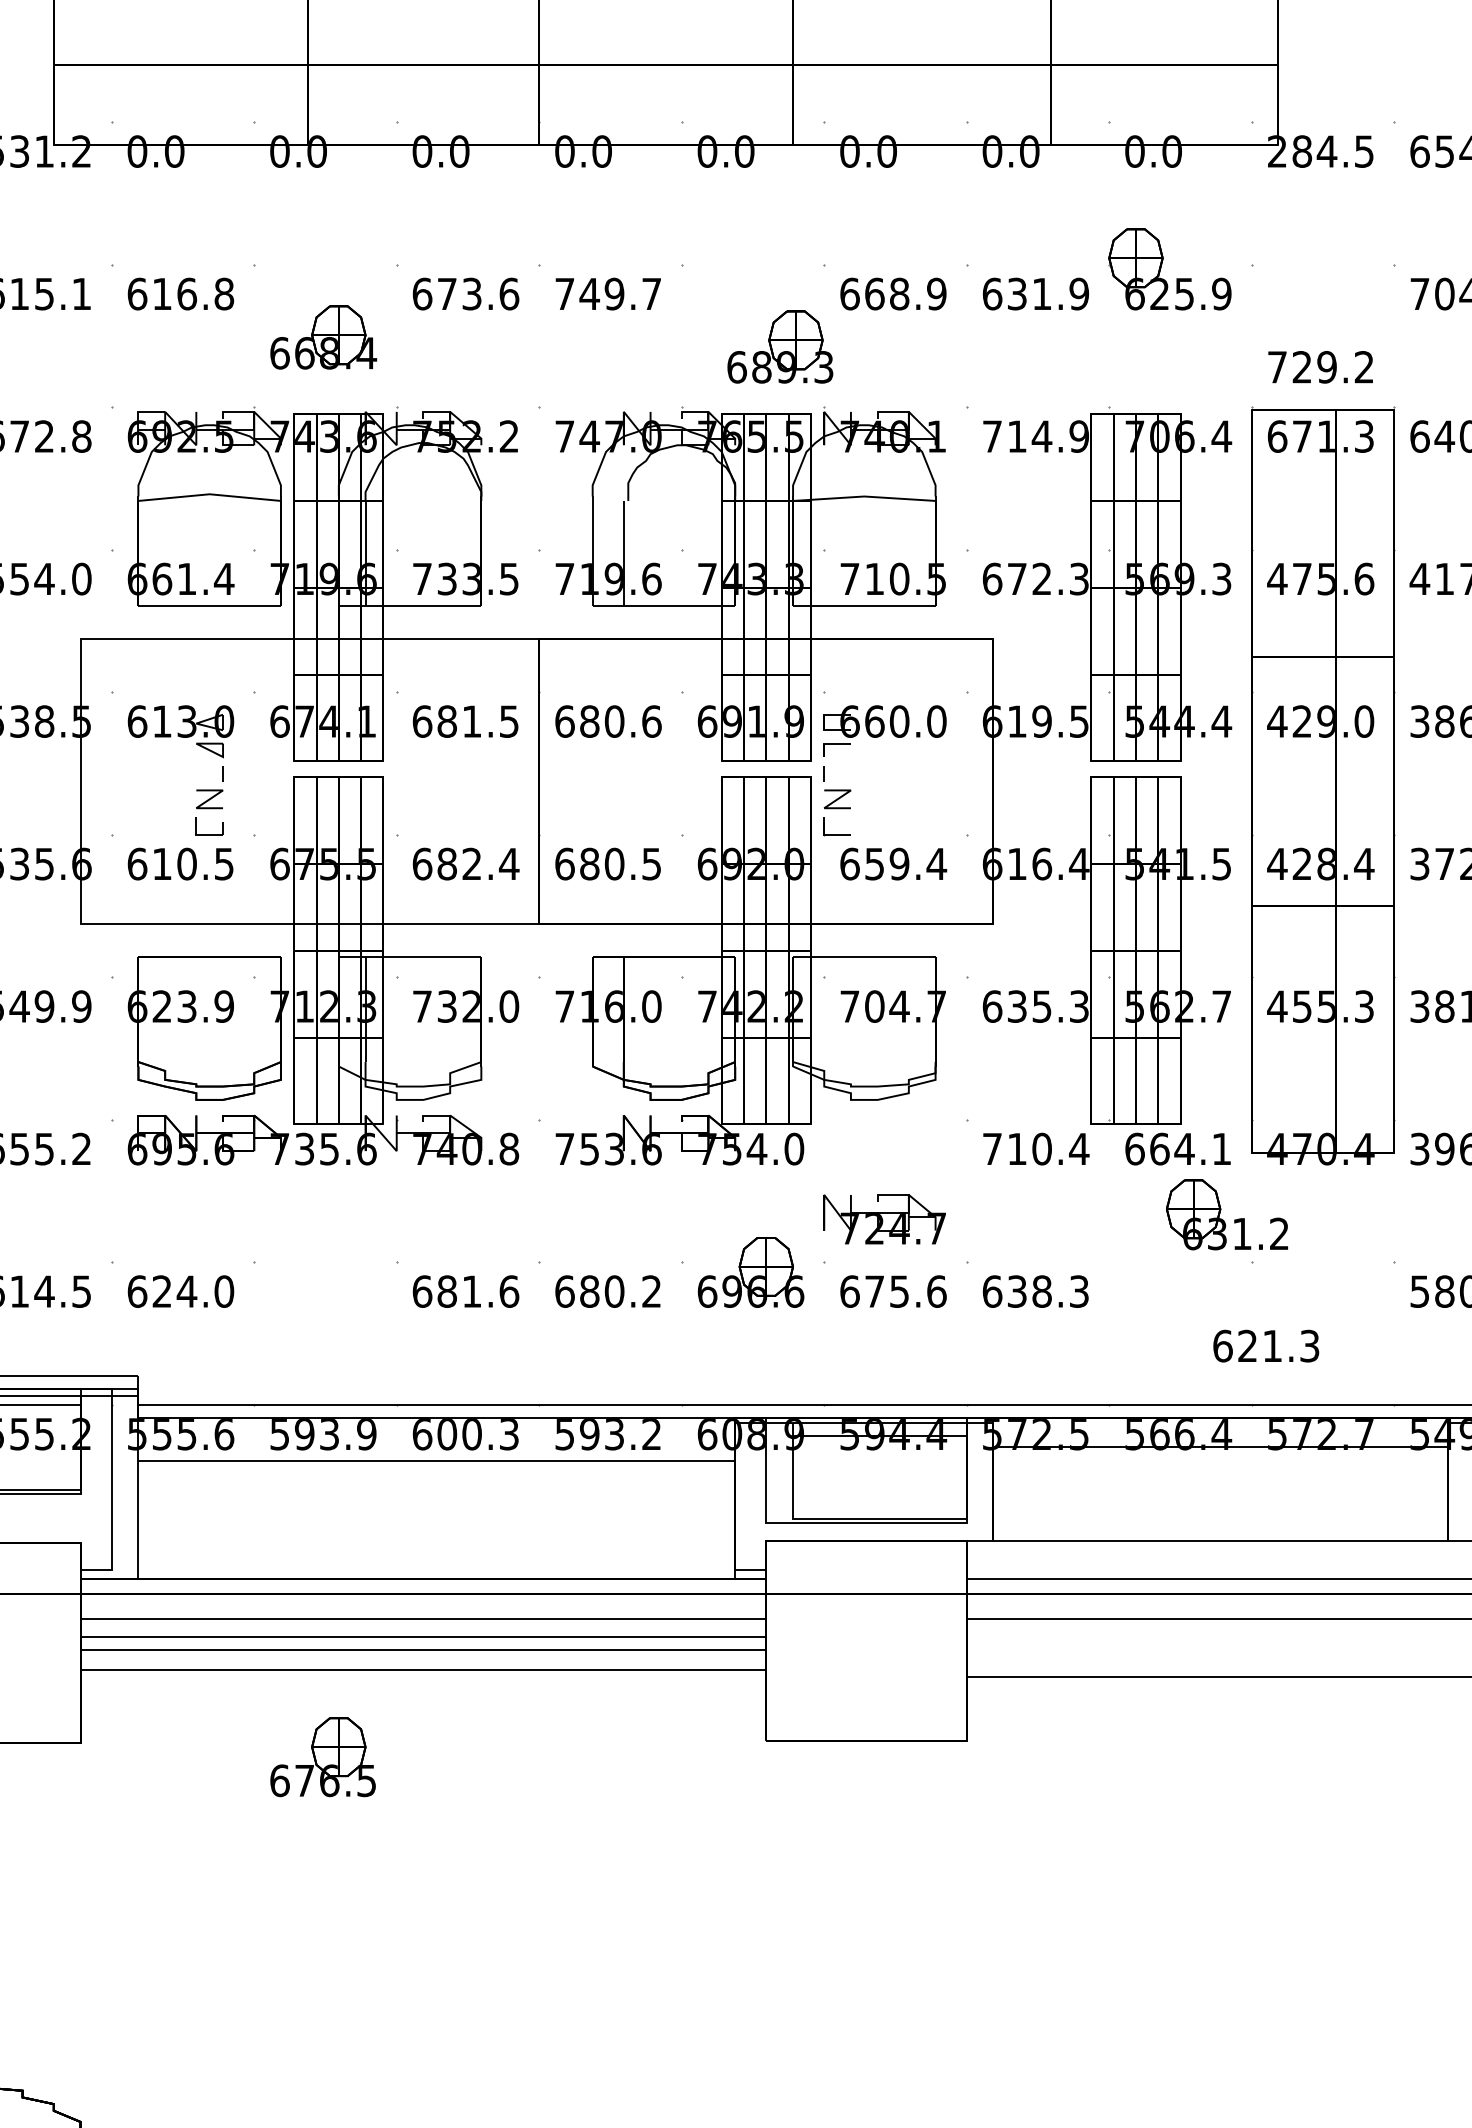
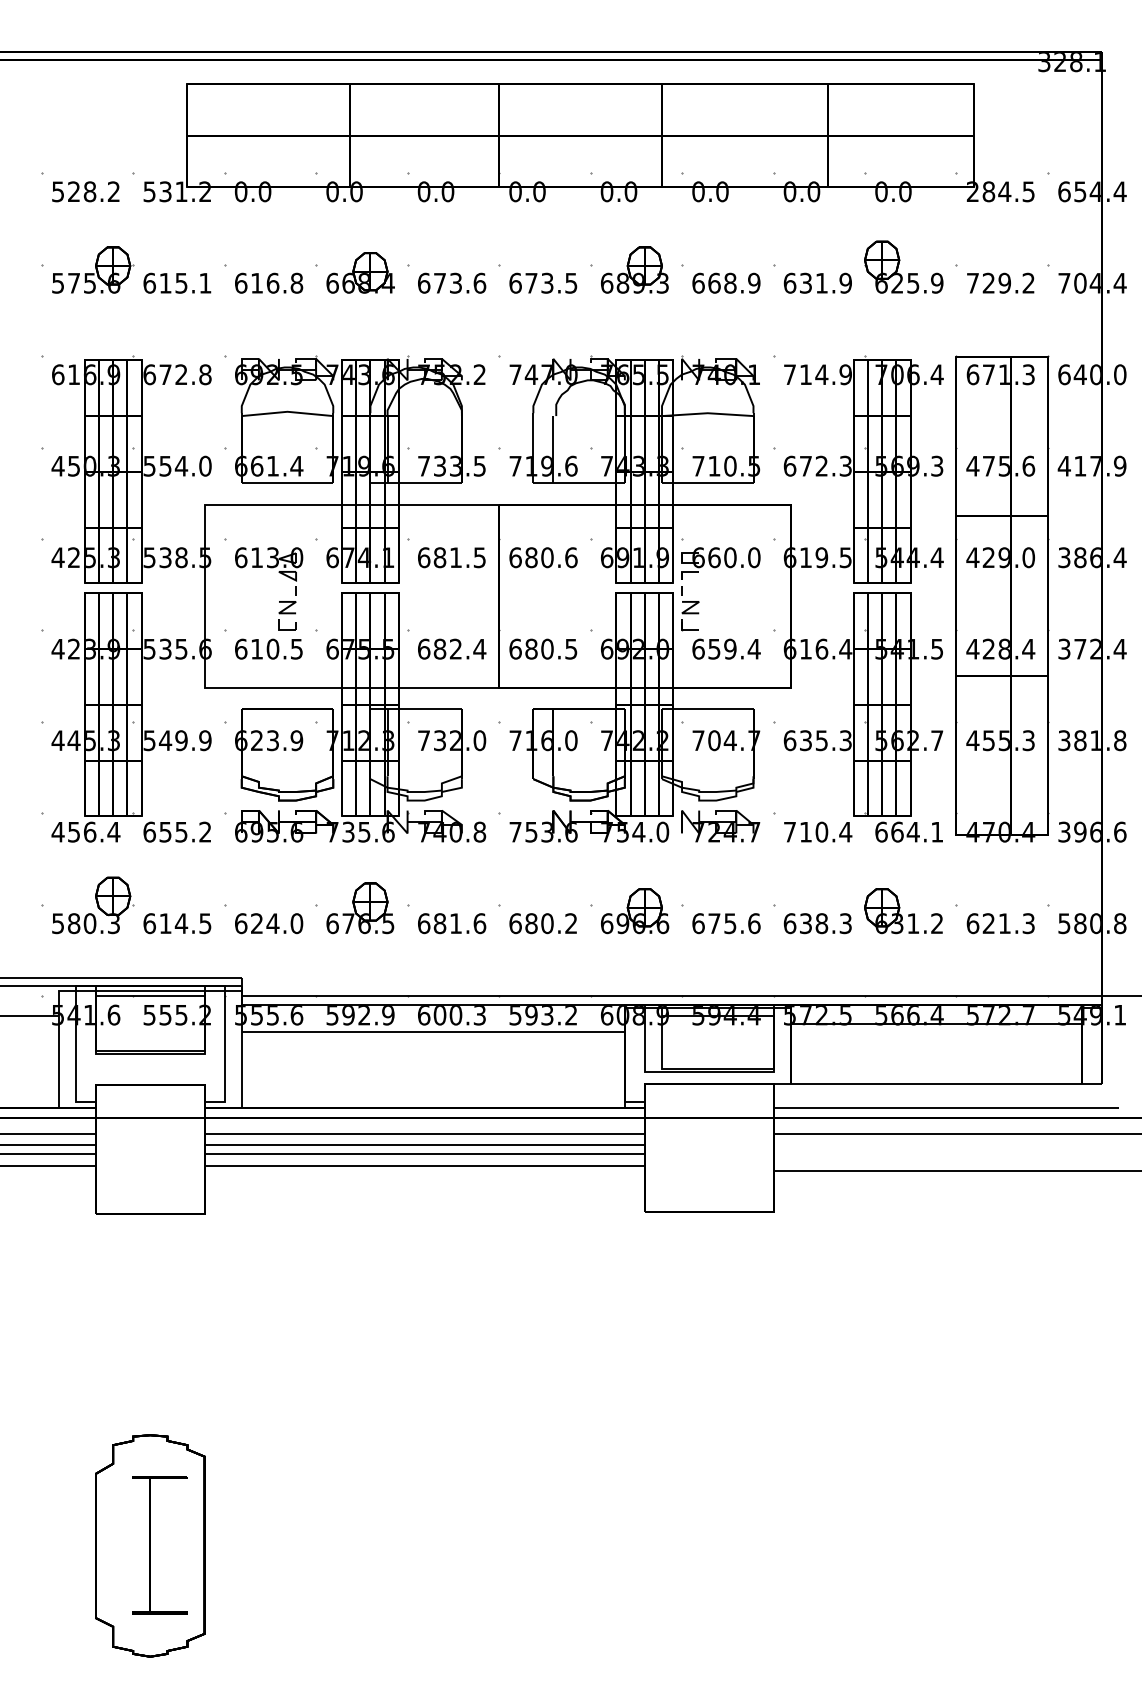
text: (608, 292) -> (543, 282), 749.7 -> 673.5
part: (323, 336) -> (360, 272), moved
part: (779, 345) -> (634, 269), moved
text: (1320, 366) -> (1000, 282), moved
part: (1226, 1215) -> (903, 911), moved
part: (884, 1219) -> (720, 826), moved
text: (1265, 1345) -> (1000, 923), moved
text: (329, 1434) -> (364, 1015), 593.9 -> 592.9
part: (323, 1757) -> (360, 908), moved

